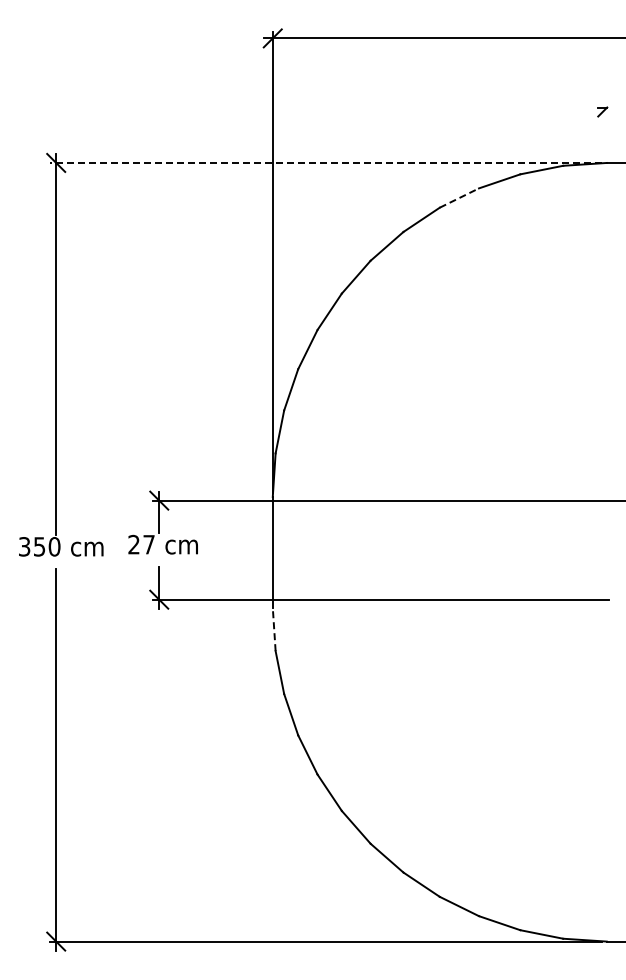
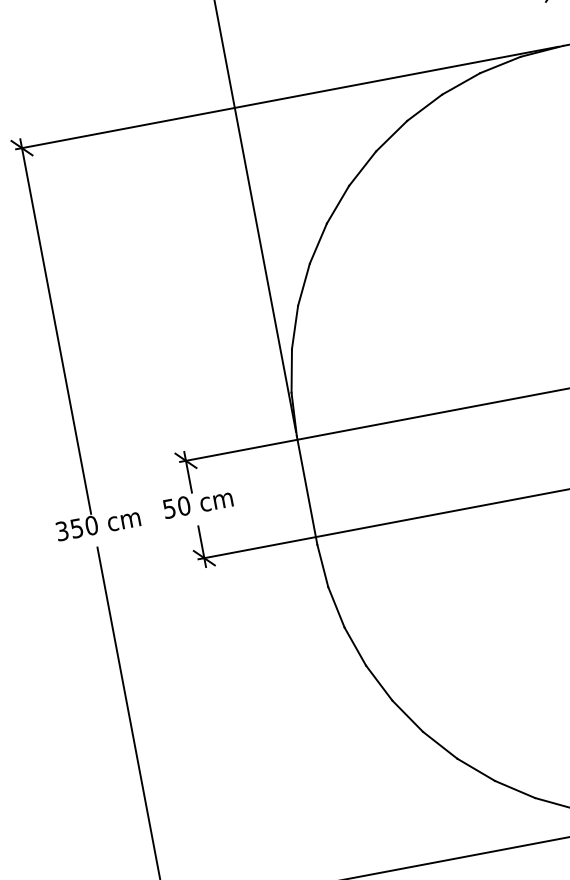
line: (325, 162) -> (286, 97), dashed -> solid
line: (459, 198) -> (424, 108), dashed -> solid
text: (141, 544) -> (176, 507), 27 -> 50
line: (274, 629) -> (323, 566), dashed -> solid

